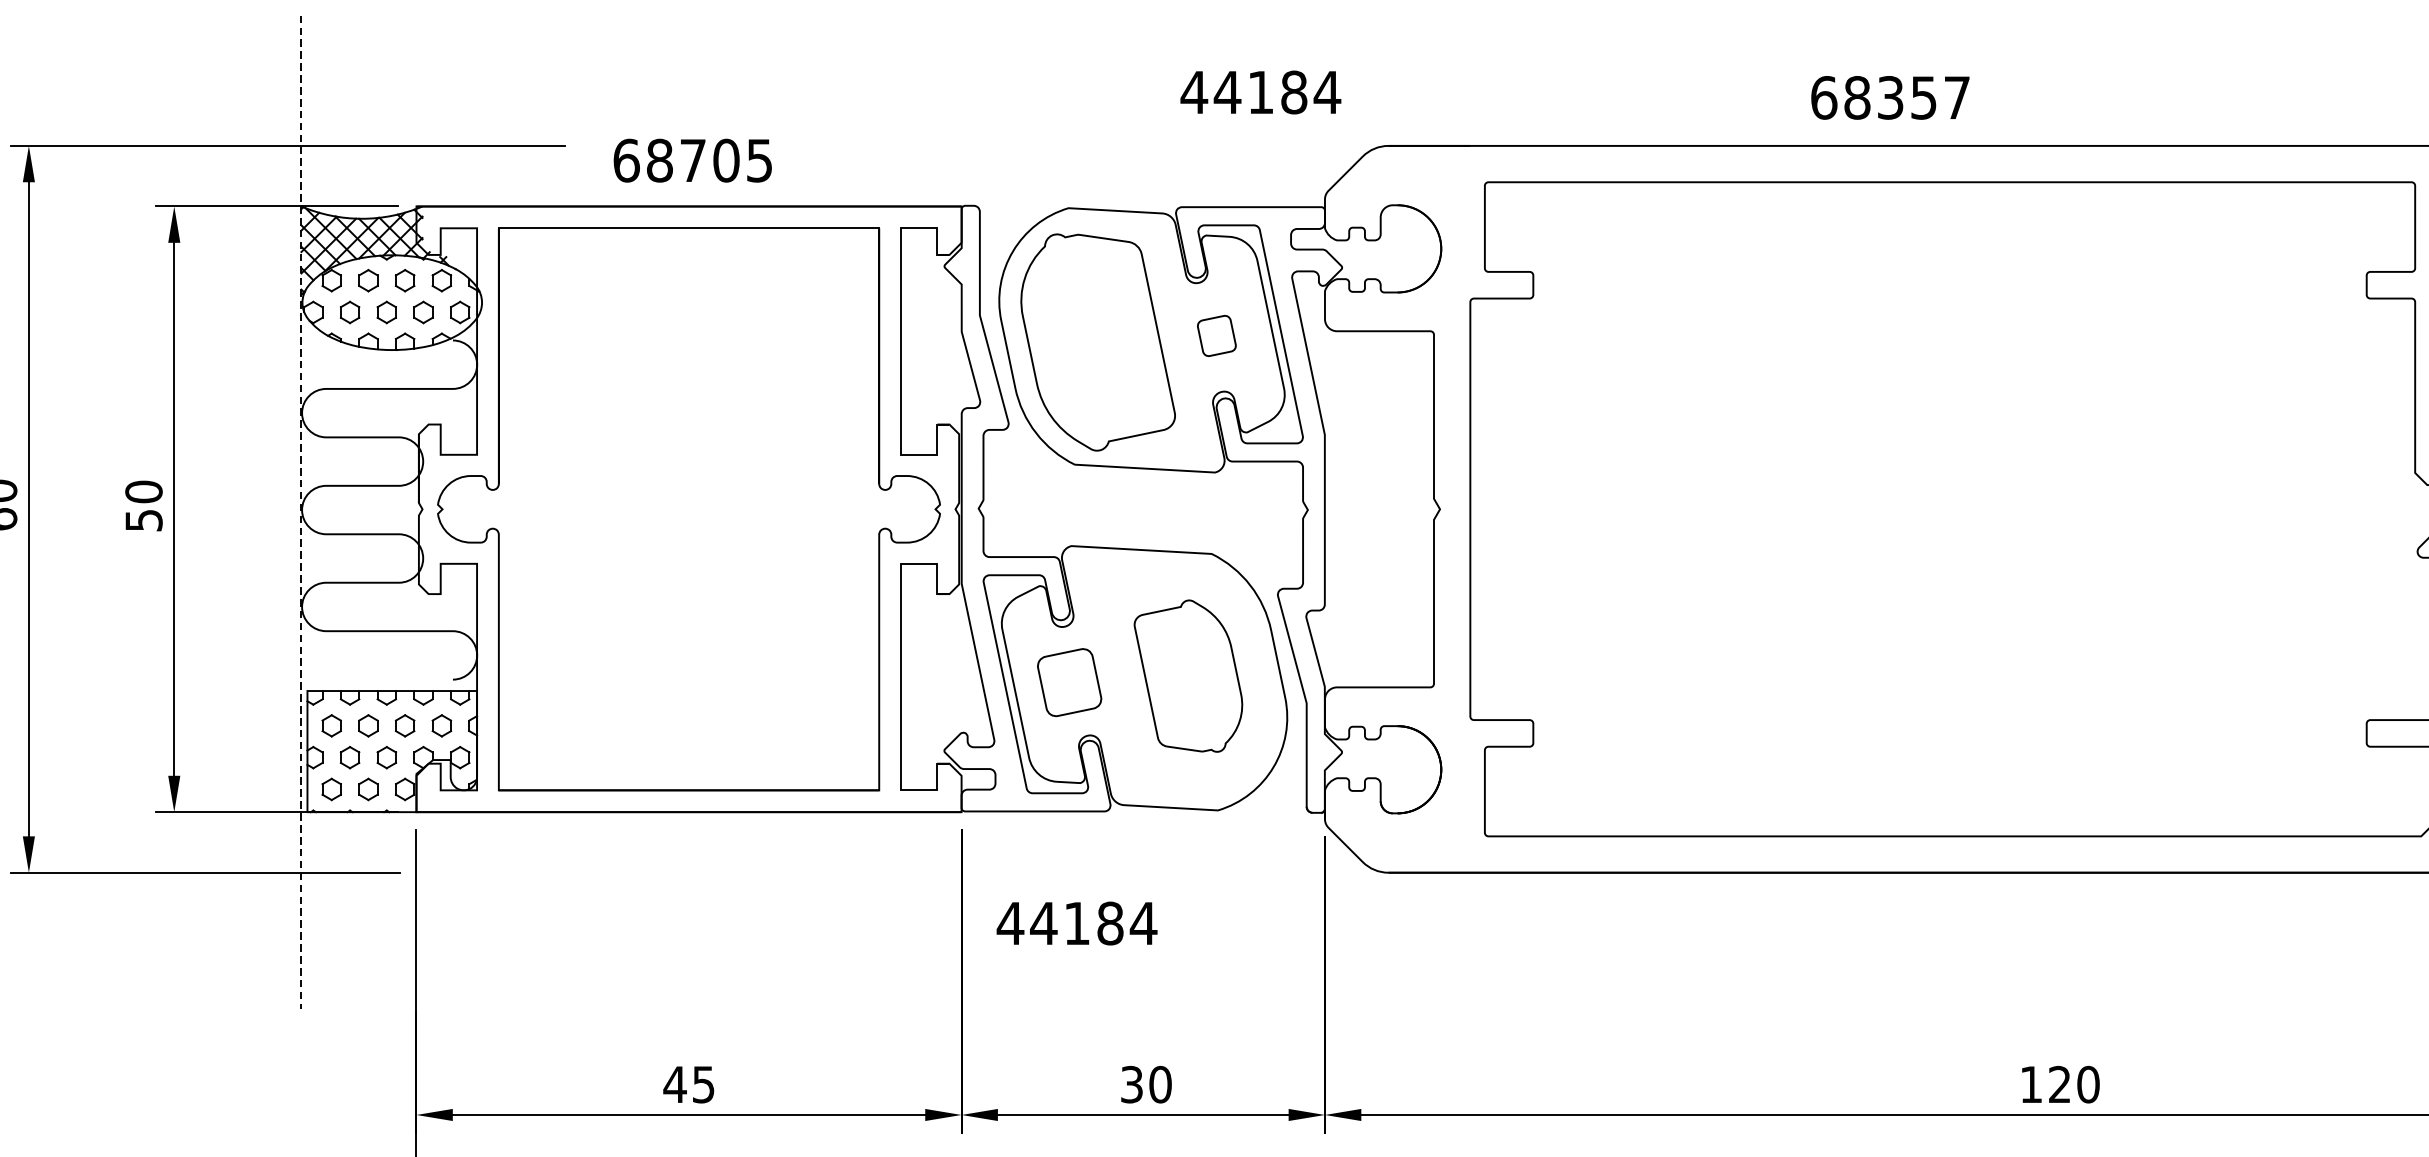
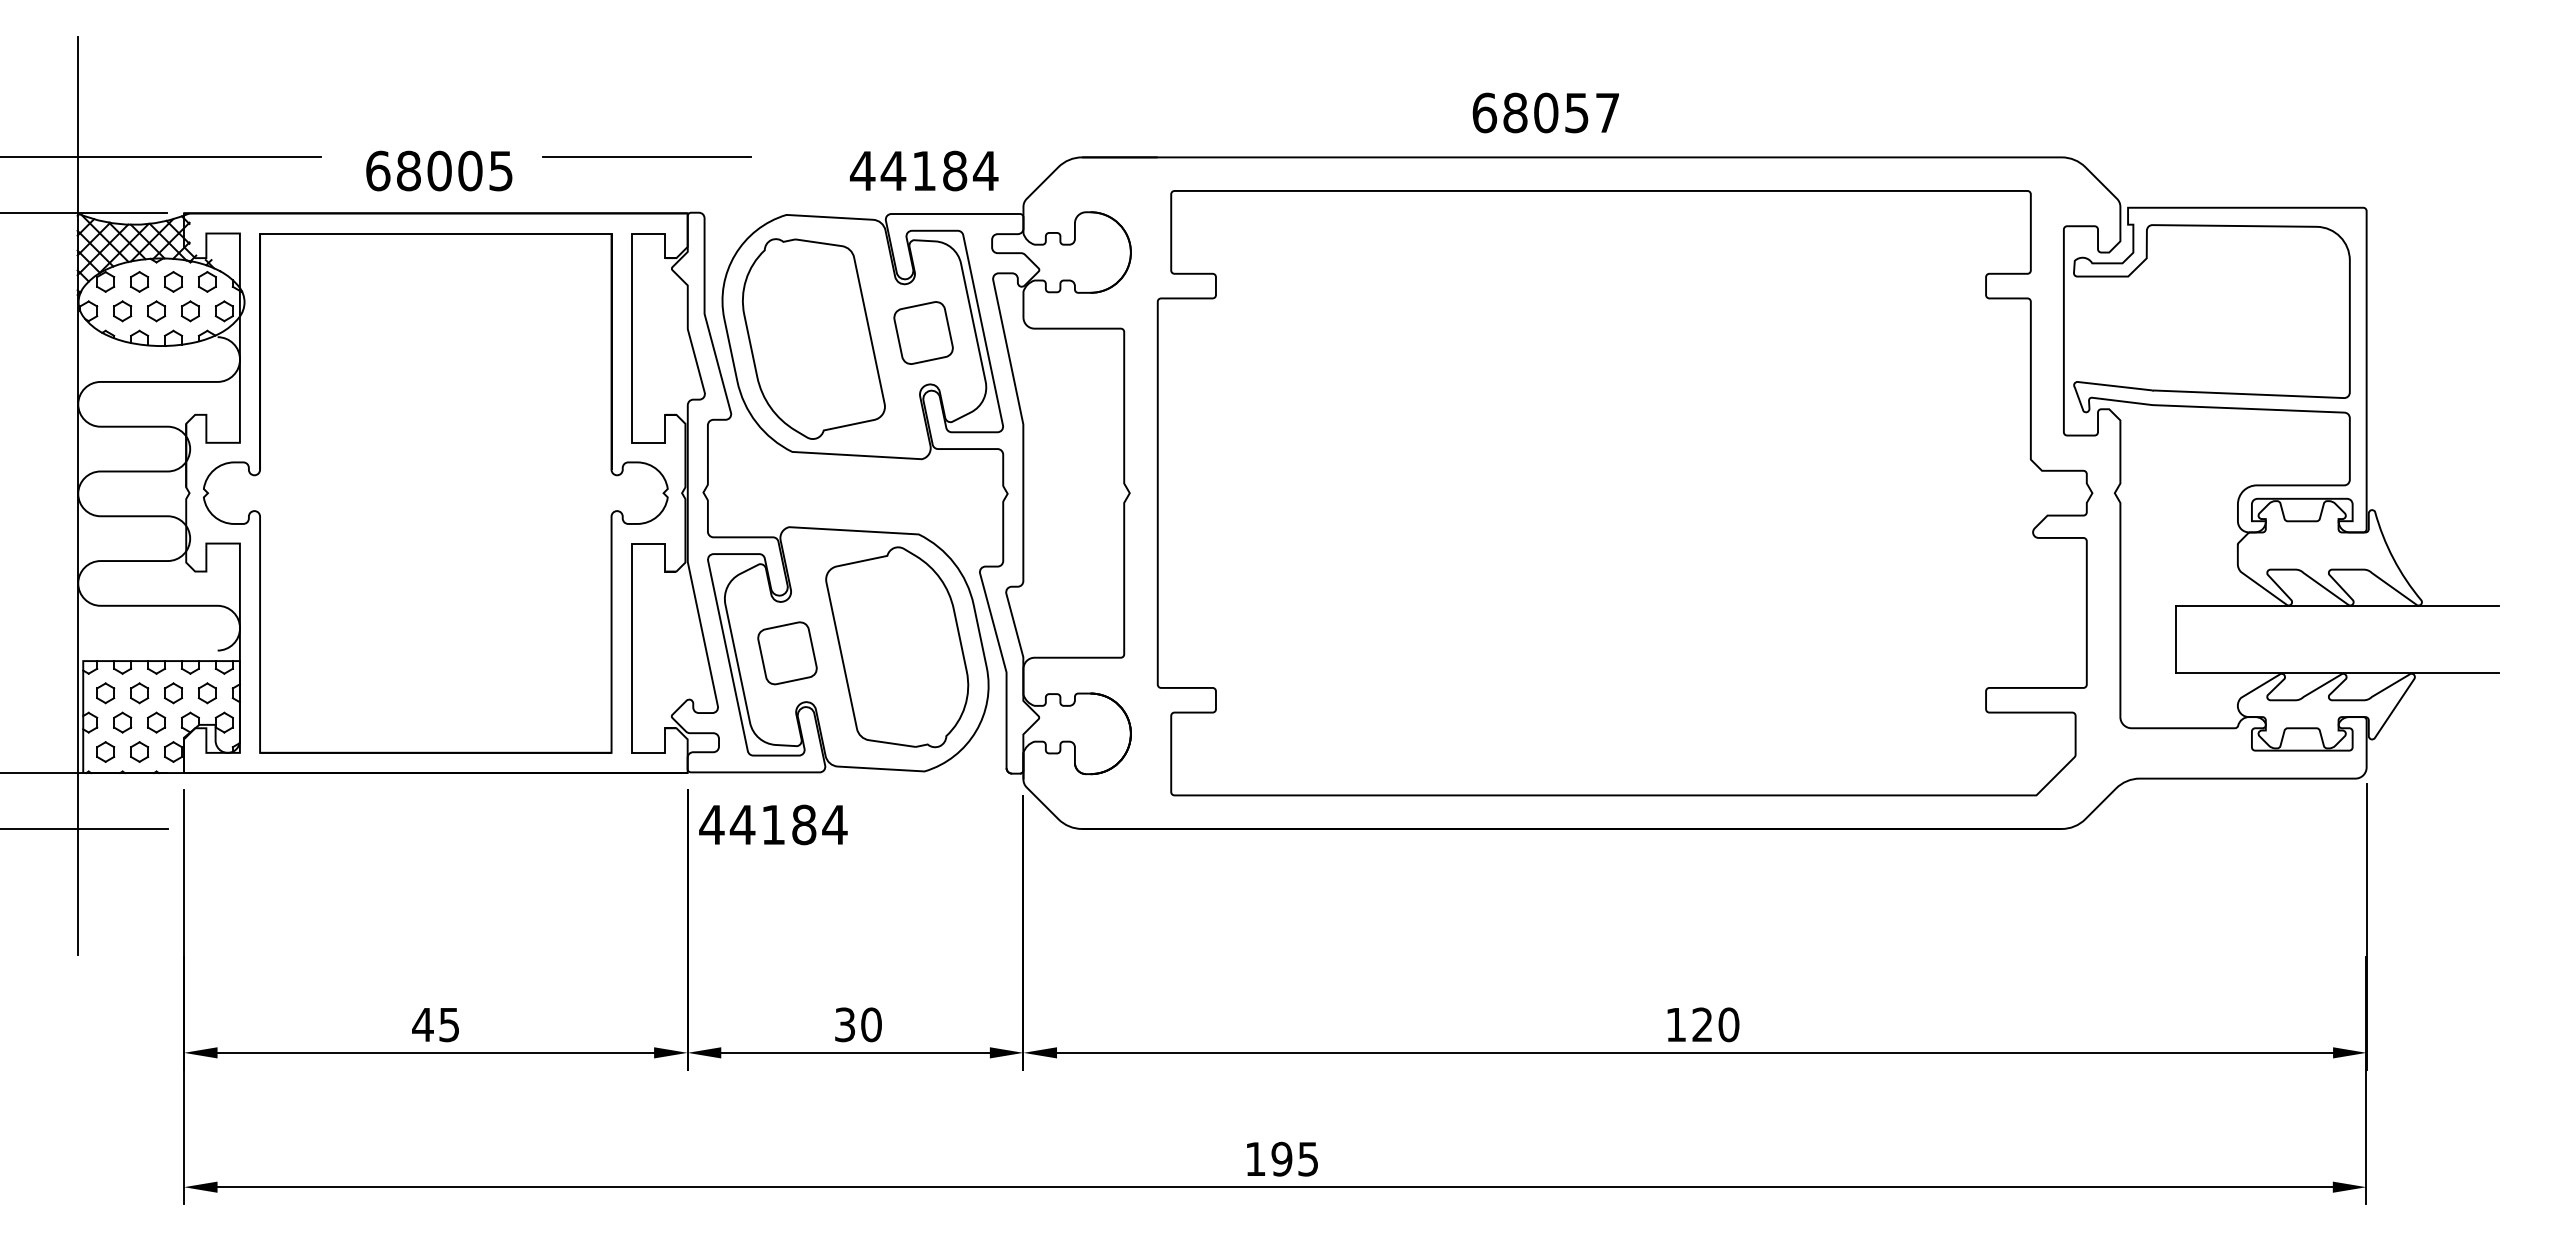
text: (1261, 91) -> (924, 170), moved
text: (1891, 97) -> (1546, 112), 68357 -> 68057
line: (918, 146) -> (647, 157), added
text: (693, 160) -> (439, 170), 68705 -> 68005
part: (1216, 335) -> (923, 332), size x1.67
line: (301, 512) -> (77, 496), dashed -> solid
part: (1188, 676) -> (897, 647), size x1.43
text: (1077, 923) -> (773, 824), moved

